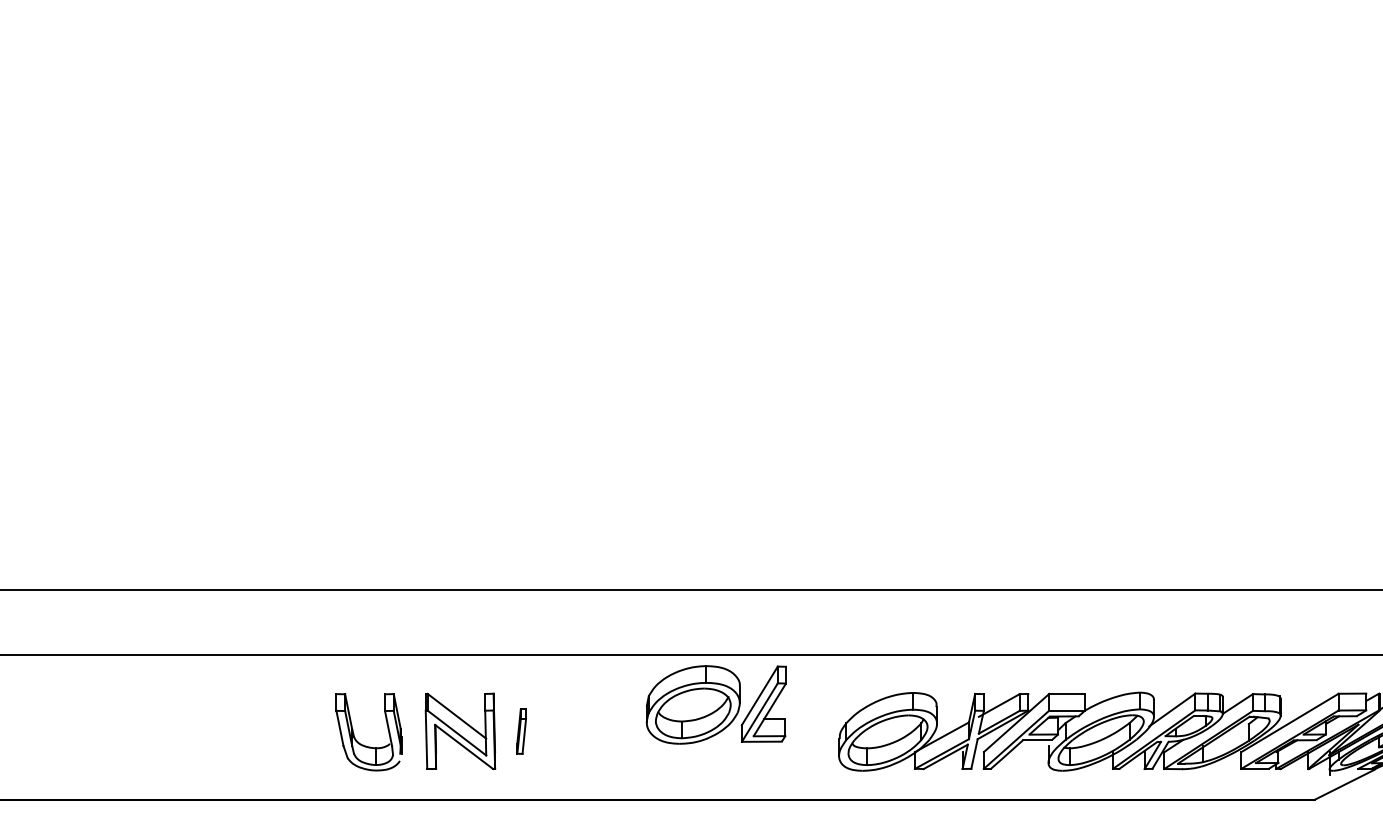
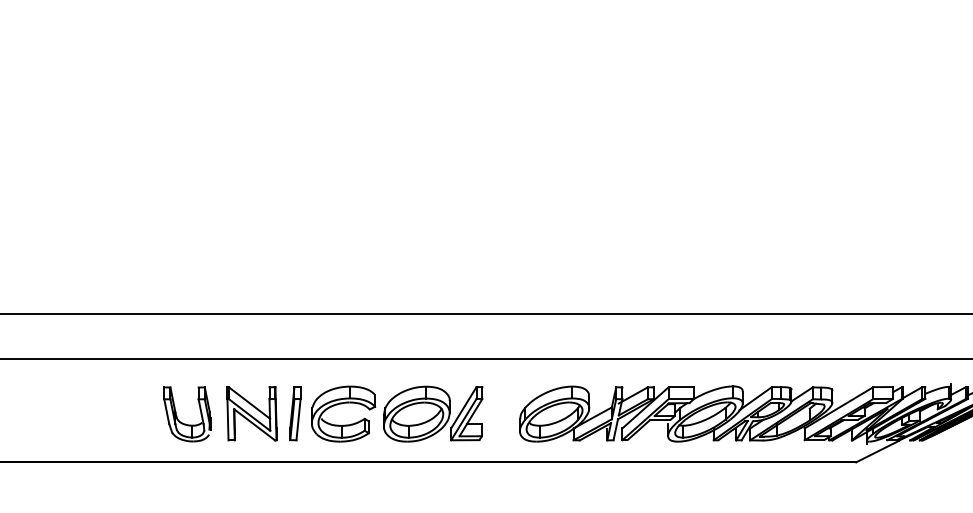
part: (716, 704) -> (433, 413), moved
part: (589, 717) -> (343, 403), added
part: (521, 731) -> (295, 413), size x1.67

